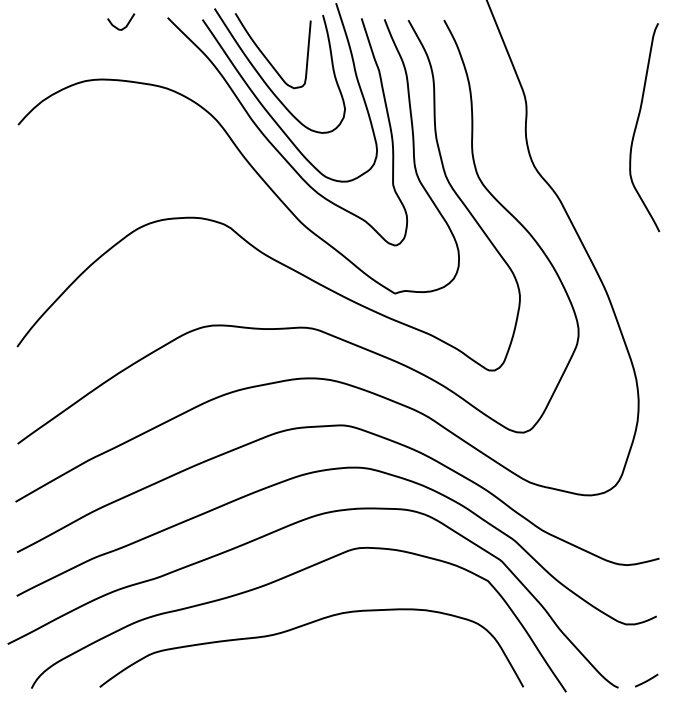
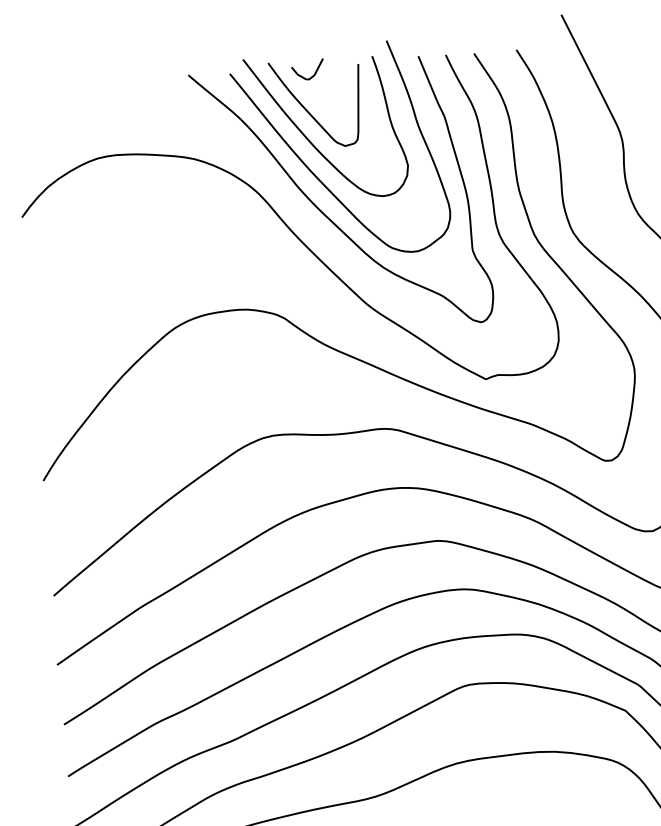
curve: (126, 24) -> (314, 72), moved

